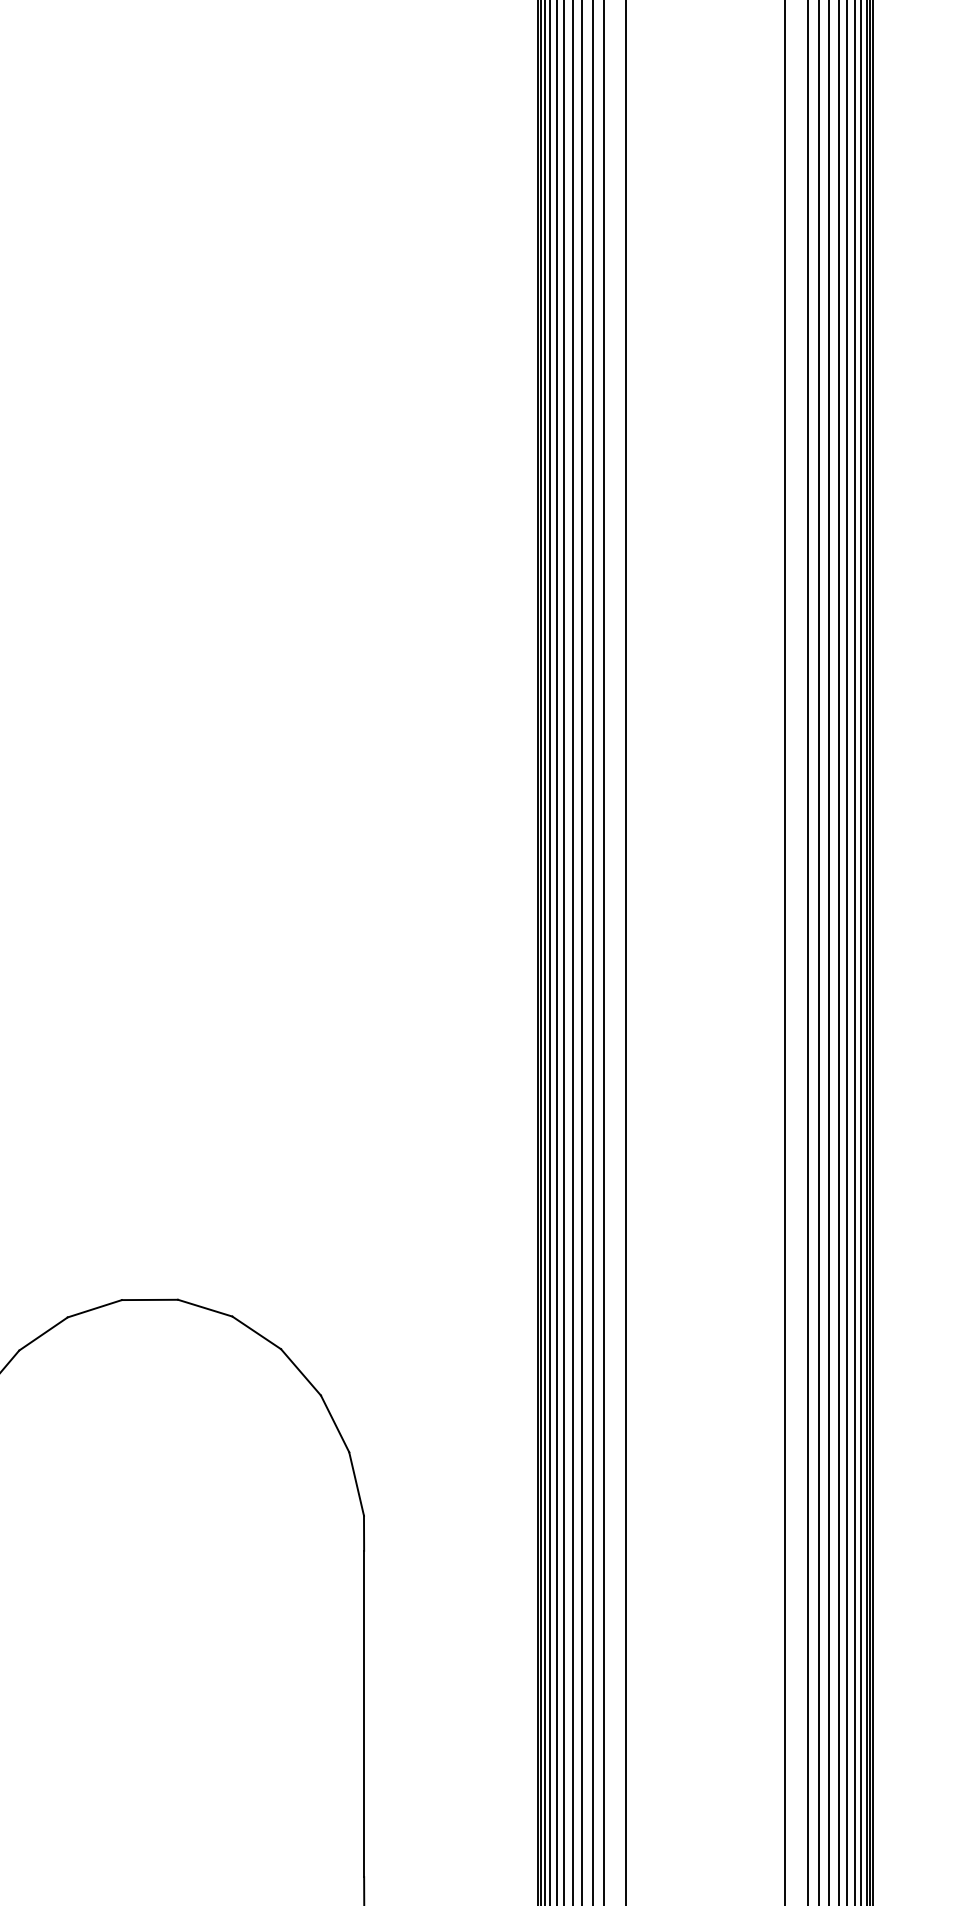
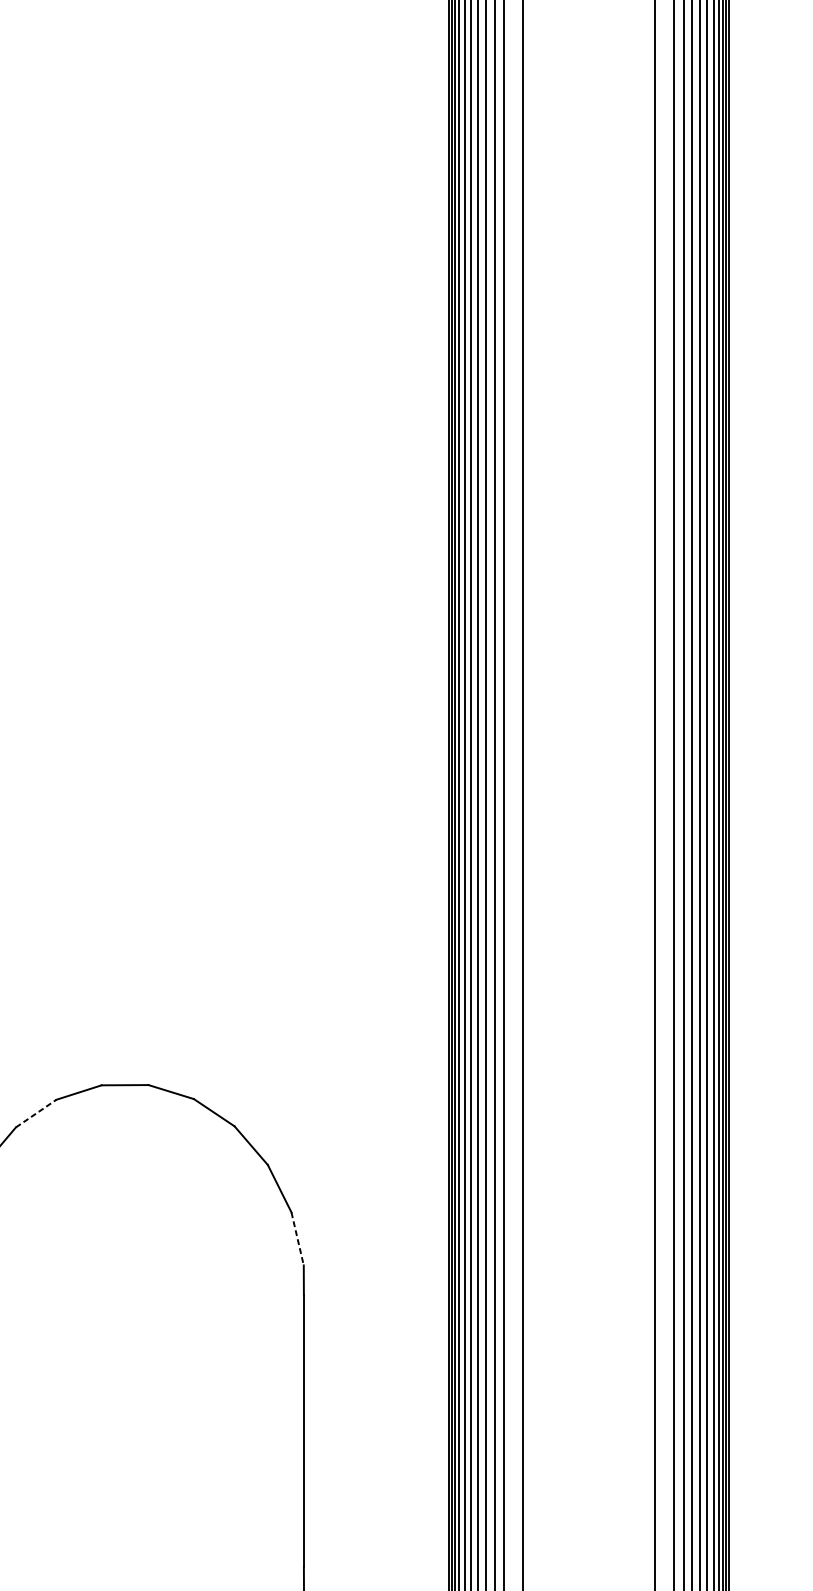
line: (43, 1333) -> (36, 1113), solid -> dashed
line: (356, 1484) -> (297, 1239), solid -> dashed

